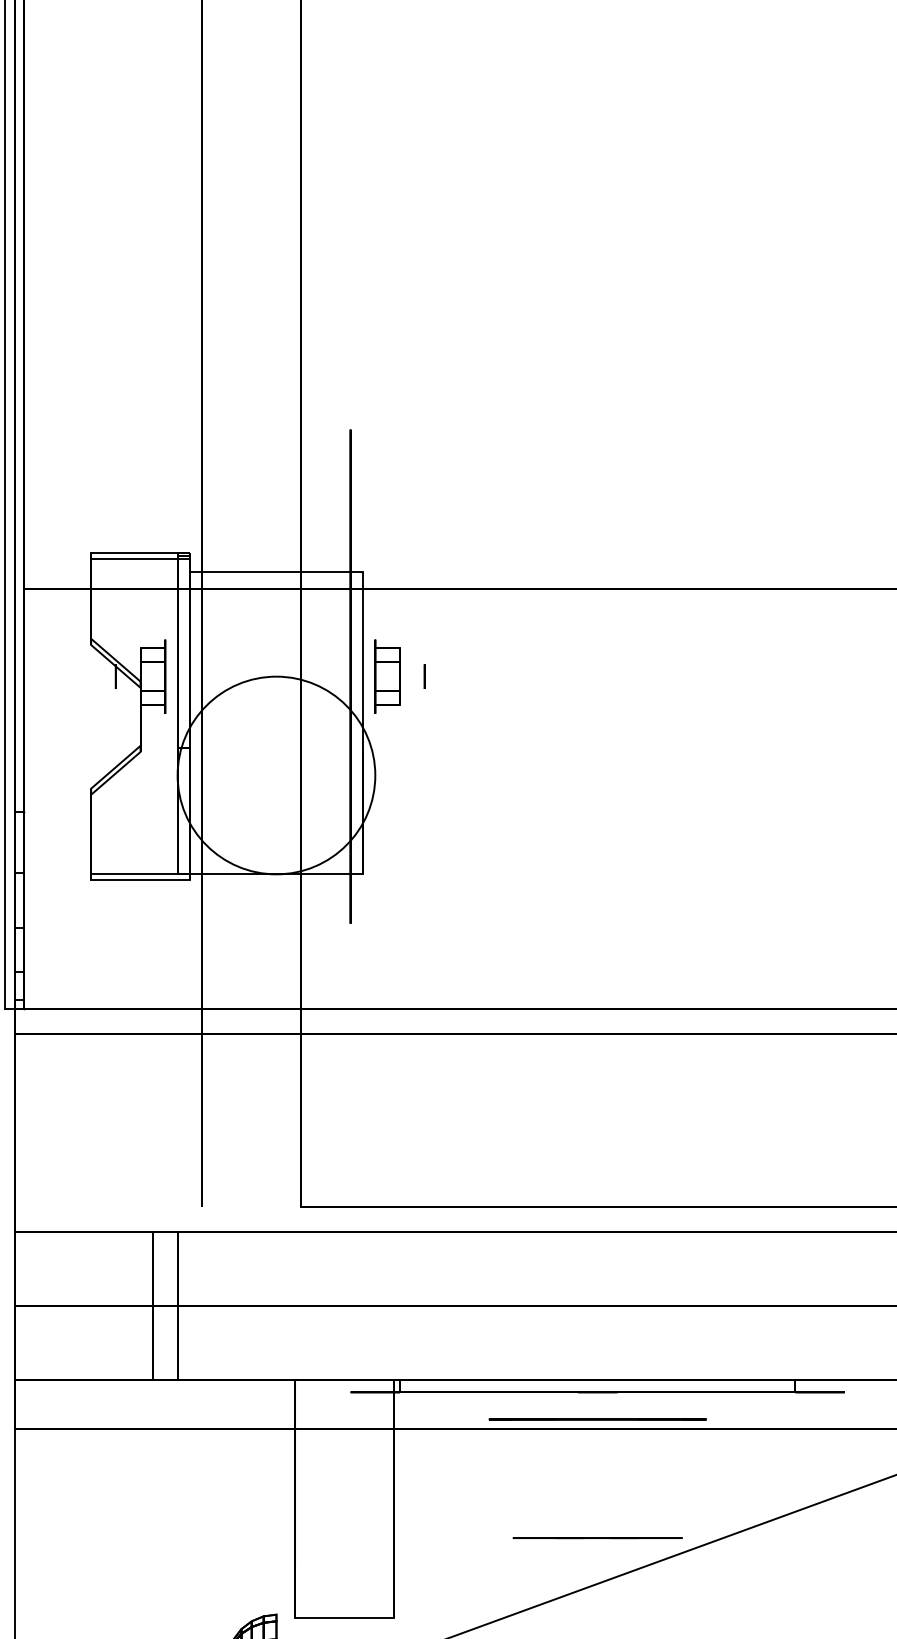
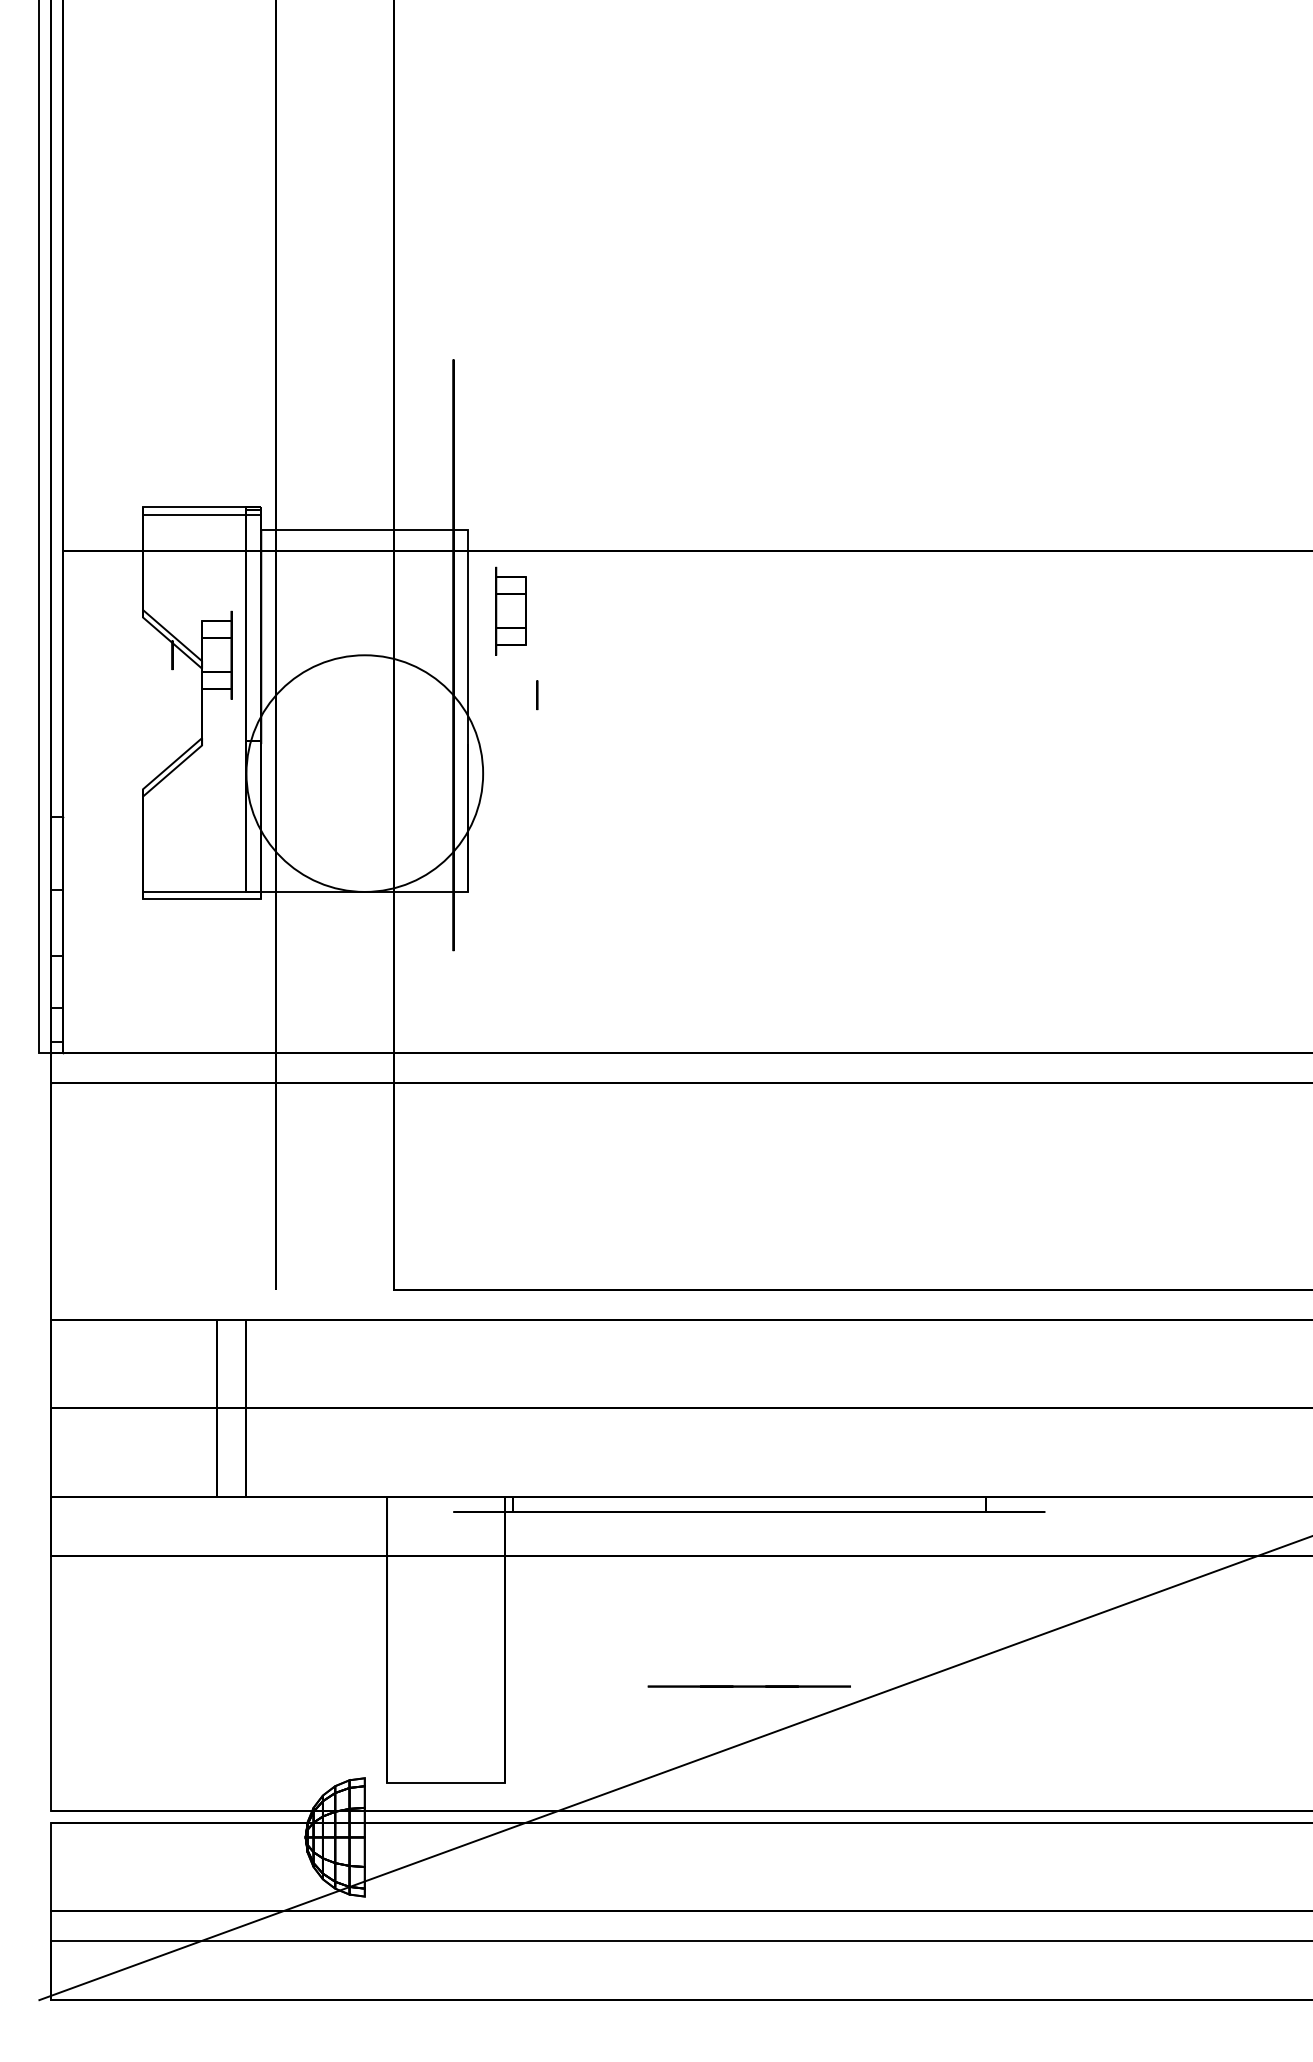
part: (387, 676) -> (510, 610), moved
circle: (424, 676) -> (537, 695), moved
line: (597, 1419) -> (749, 1544), removed

